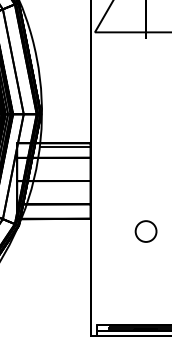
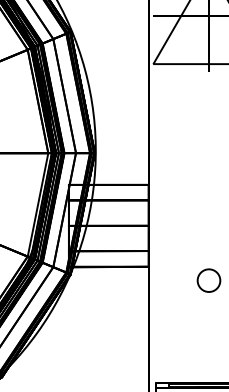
line: (64, 146) -> (120, 188), removed

